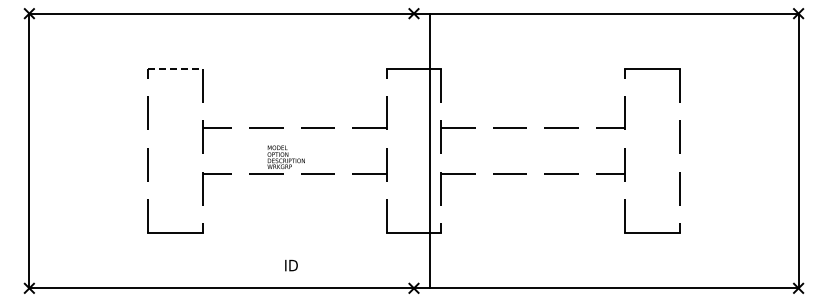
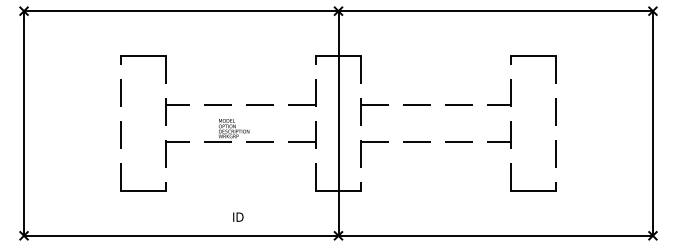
line: (176, 68) -> (144, 56), dashed -> solid
line: (429, 150) -> (338, 123), moved

